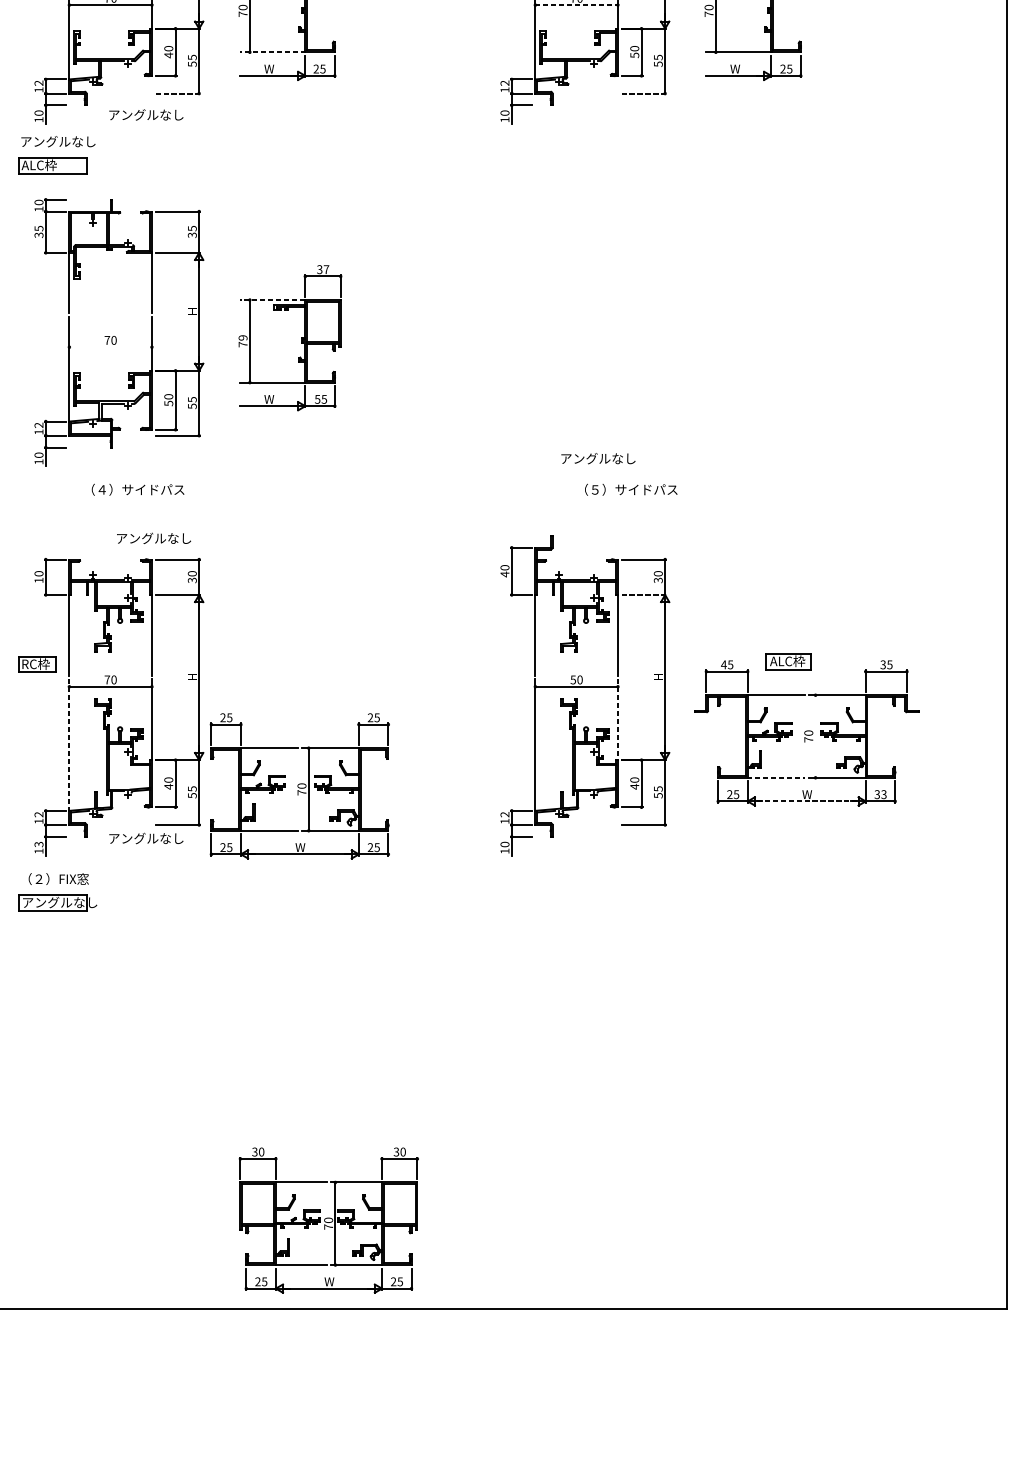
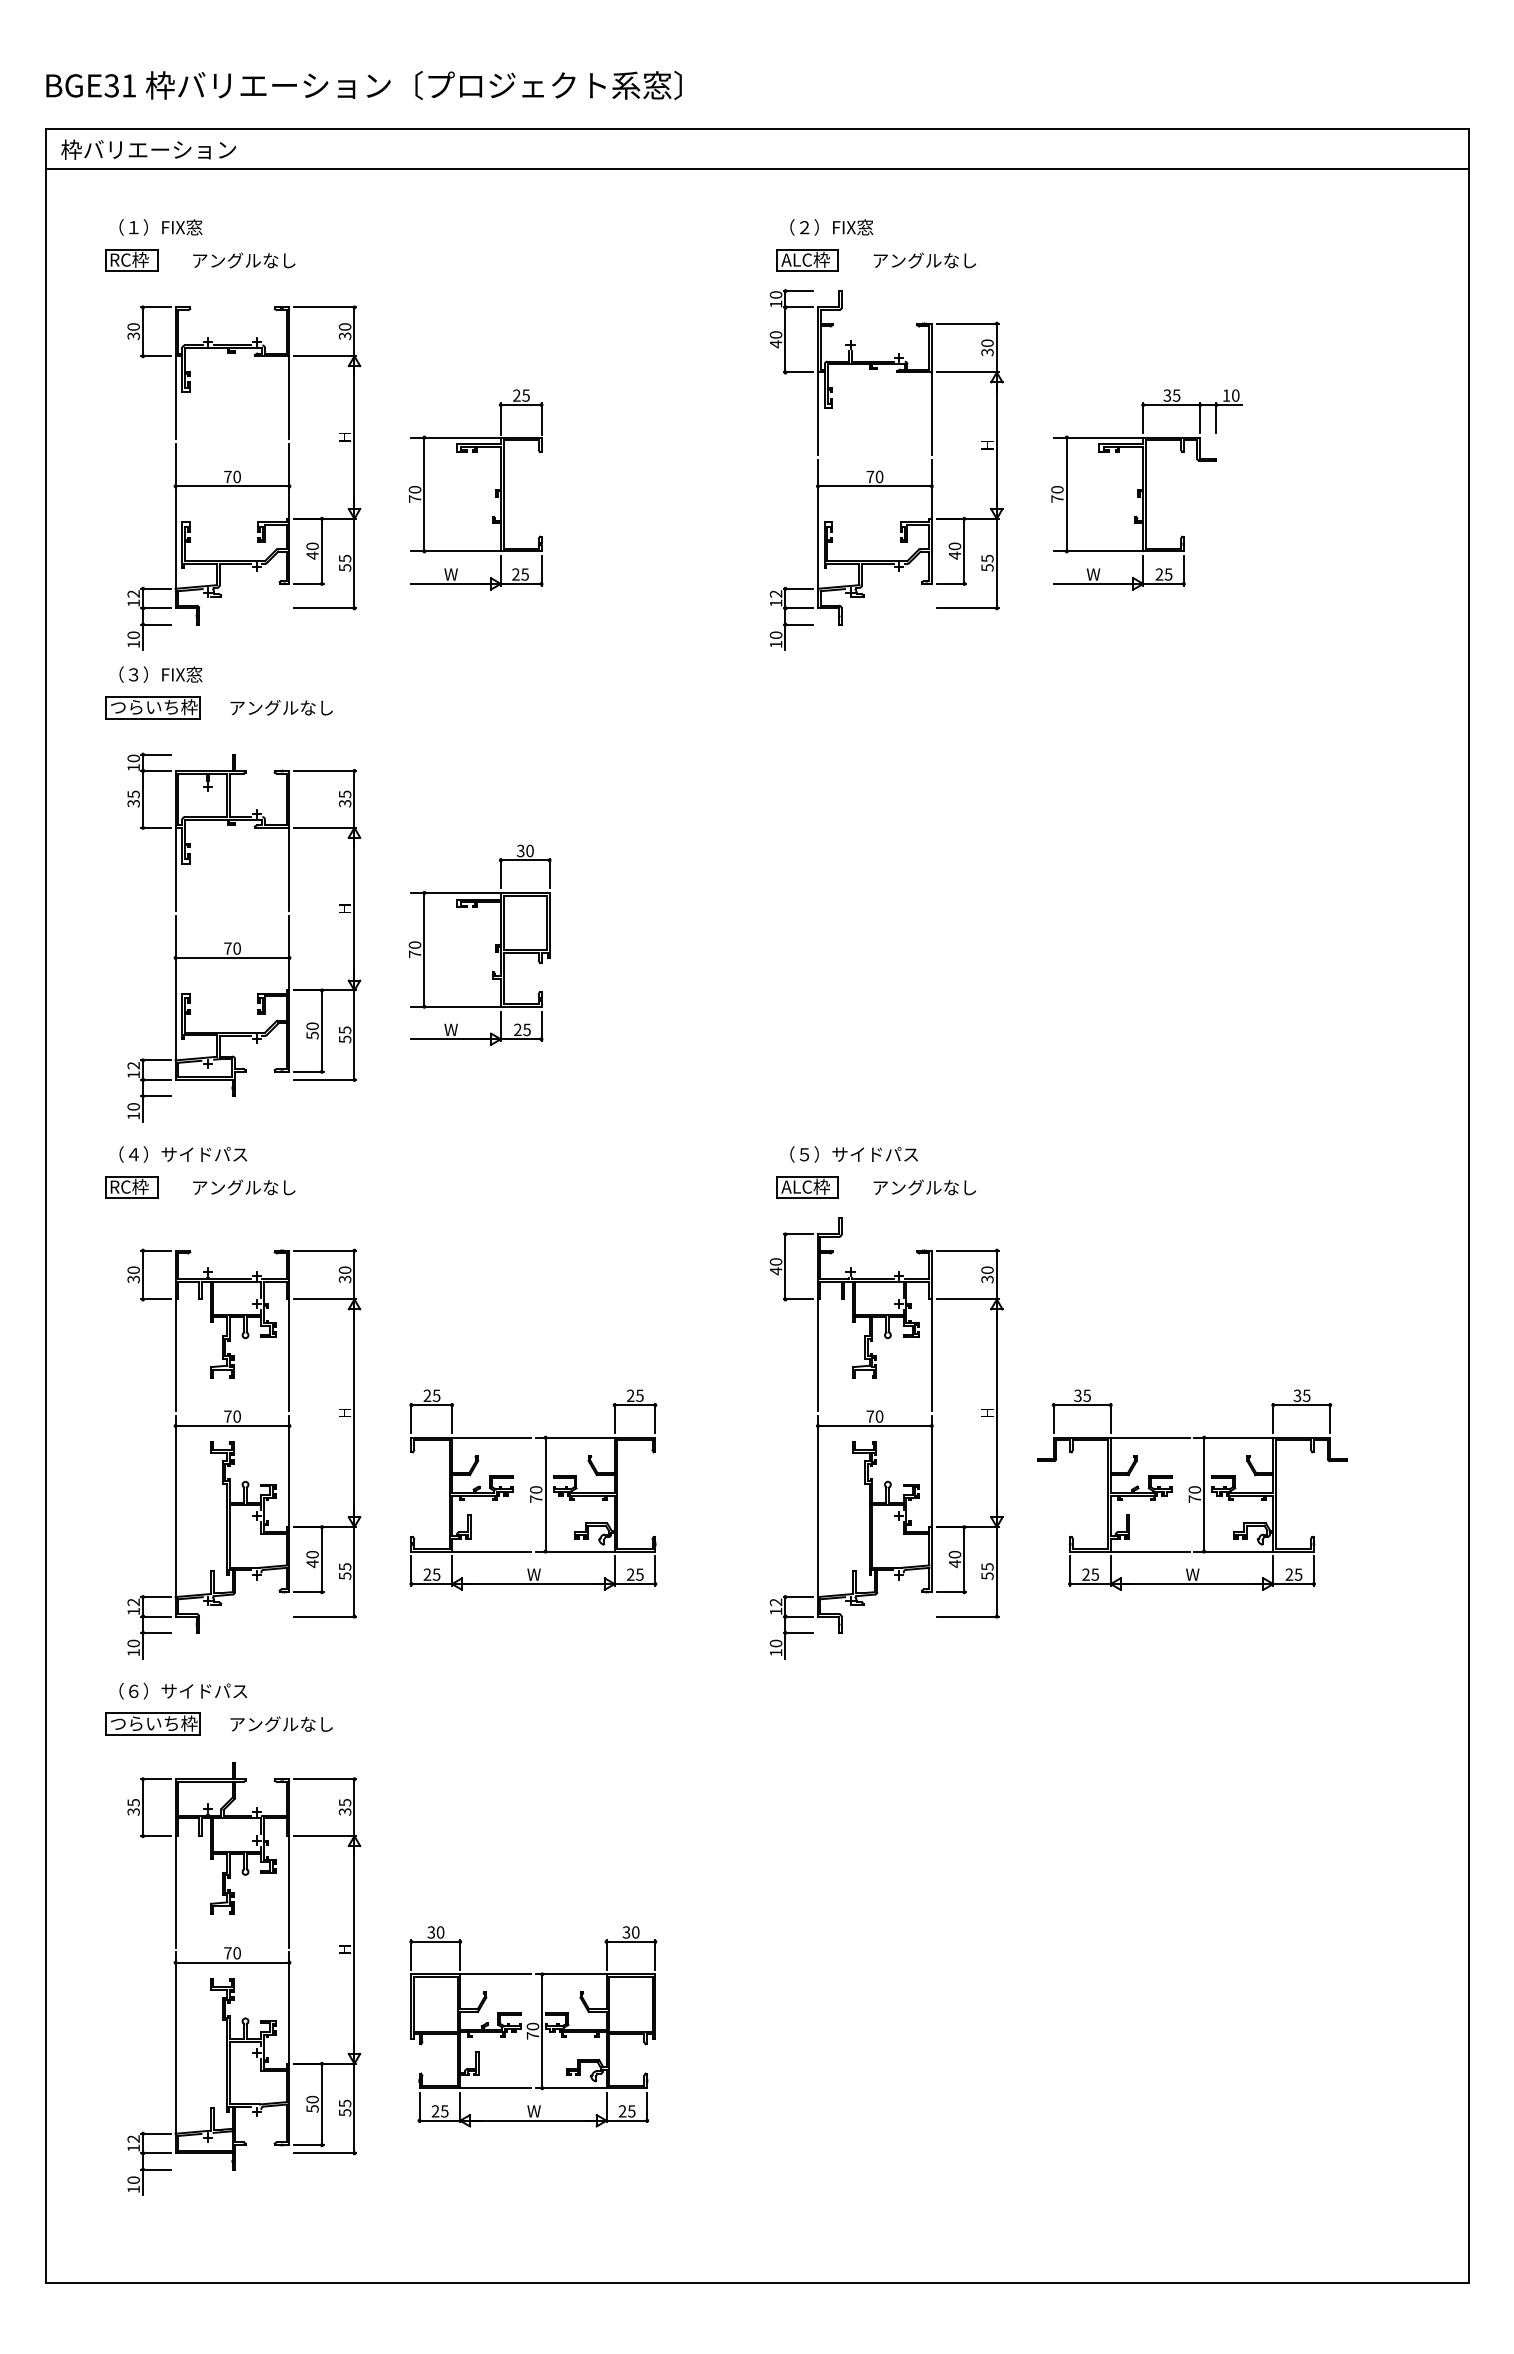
line: (576, 5) -> (874, 486), dashed -> solid
line: (273, 52) -> (456, 551), dashed -> solid
text: (635, 55) -> (955, 555), 50 -> 40
line: (178, 93) -> (325, 608), dashed -> solid
line: (643, 93) -> (967, 608), dashed -> solid
text: (146, 114) -> (281, 707), moved
text: (58, 141) -> (160, 674), アングルなし -> （３）FIX窓
text: (53, 165) -> (153, 707), ALC枠 -> つらいち枠
text: (326, 269) -> (529, 850), 37 -> 30
line: (273, 299) -> (456, 892), dashed -> solid
text: (243, 337) -> (415, 944), 79 -> 70
line: (110, 346) -> (232, 957), added
text: (317, 399) -> (517, 1029), 55 -> 25
text: (598, 458) -> (924, 1187), moved
text: (138, 489) -> (183, 1154), moved
text: (630, 489) -> (853, 1154), moved
text: (154, 538) -> (244, 1187), moved
text: (38, 580) -> (133, 1279), 10 -> 30
line: (643, 594) -> (967, 1299), dashed -> solid
part: (788, 661) -> (807, 1187), moved
part: (37, 664) -> (131, 1187), moved
text: (723, 664) -> (1077, 1395), 45 -> 35
text: (573, 679) -> (870, 1416), 50 -> 70
line: (617, 719) -> (931, 1471), dashed -> solid
line: (815, 736) -> (1204, 1494), added
line: (69, 745) -> (175, 1506), dashed -> solid
line: (775, 777) -> (1149, 1551), dashed -> solid
part: (300, 785) -> (533, 1489), moved
text: (880, 794) -> (1293, 1574), 33 -> 25
line: (807, 801) -> (1192, 1584), dashed -> solid
text: (146, 837) -> (281, 1723), moved
text: (38, 844) -> (133, 1643), 13 -> 10
text: (78, 879) -> (188, 1691), （２）FIX窓 -> （６）サイドパス
text: (59, 902) -> (162, 1723), アングルなし -> つらいち枠
part: (119, 1087) -> (244, 1978), added
part: (329, 1220) -> (533, 2026), moved

